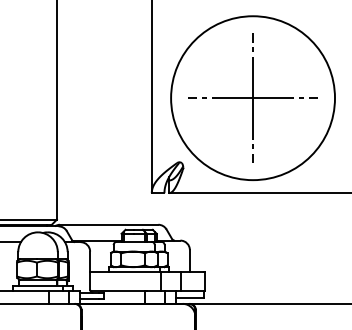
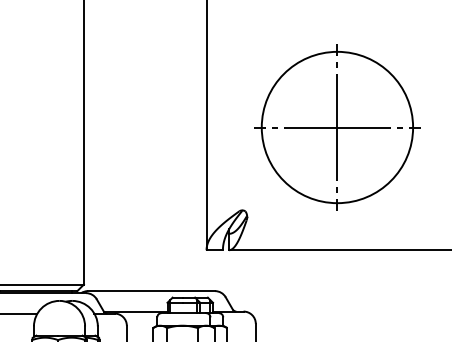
circle: (252, 97) -> (336, 126), size x0.71

